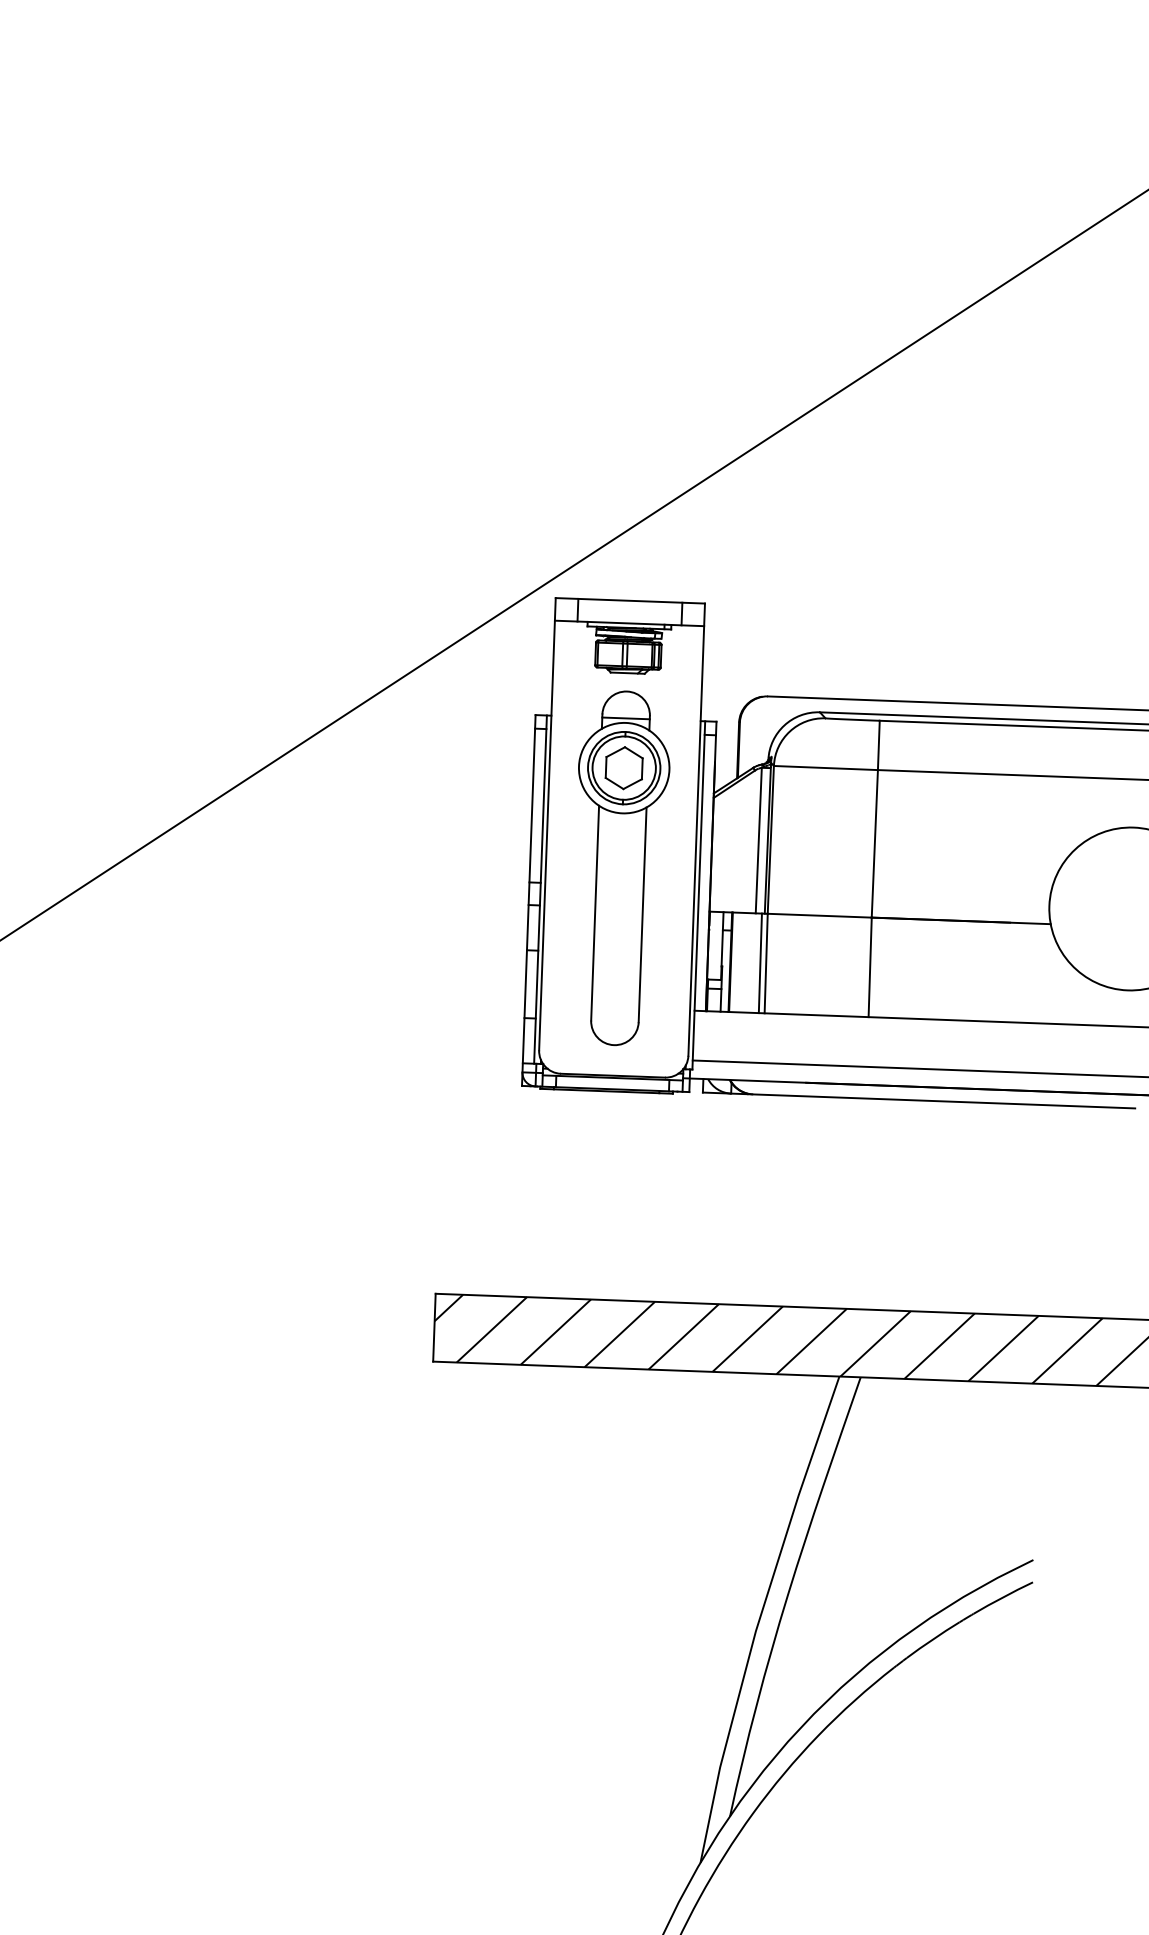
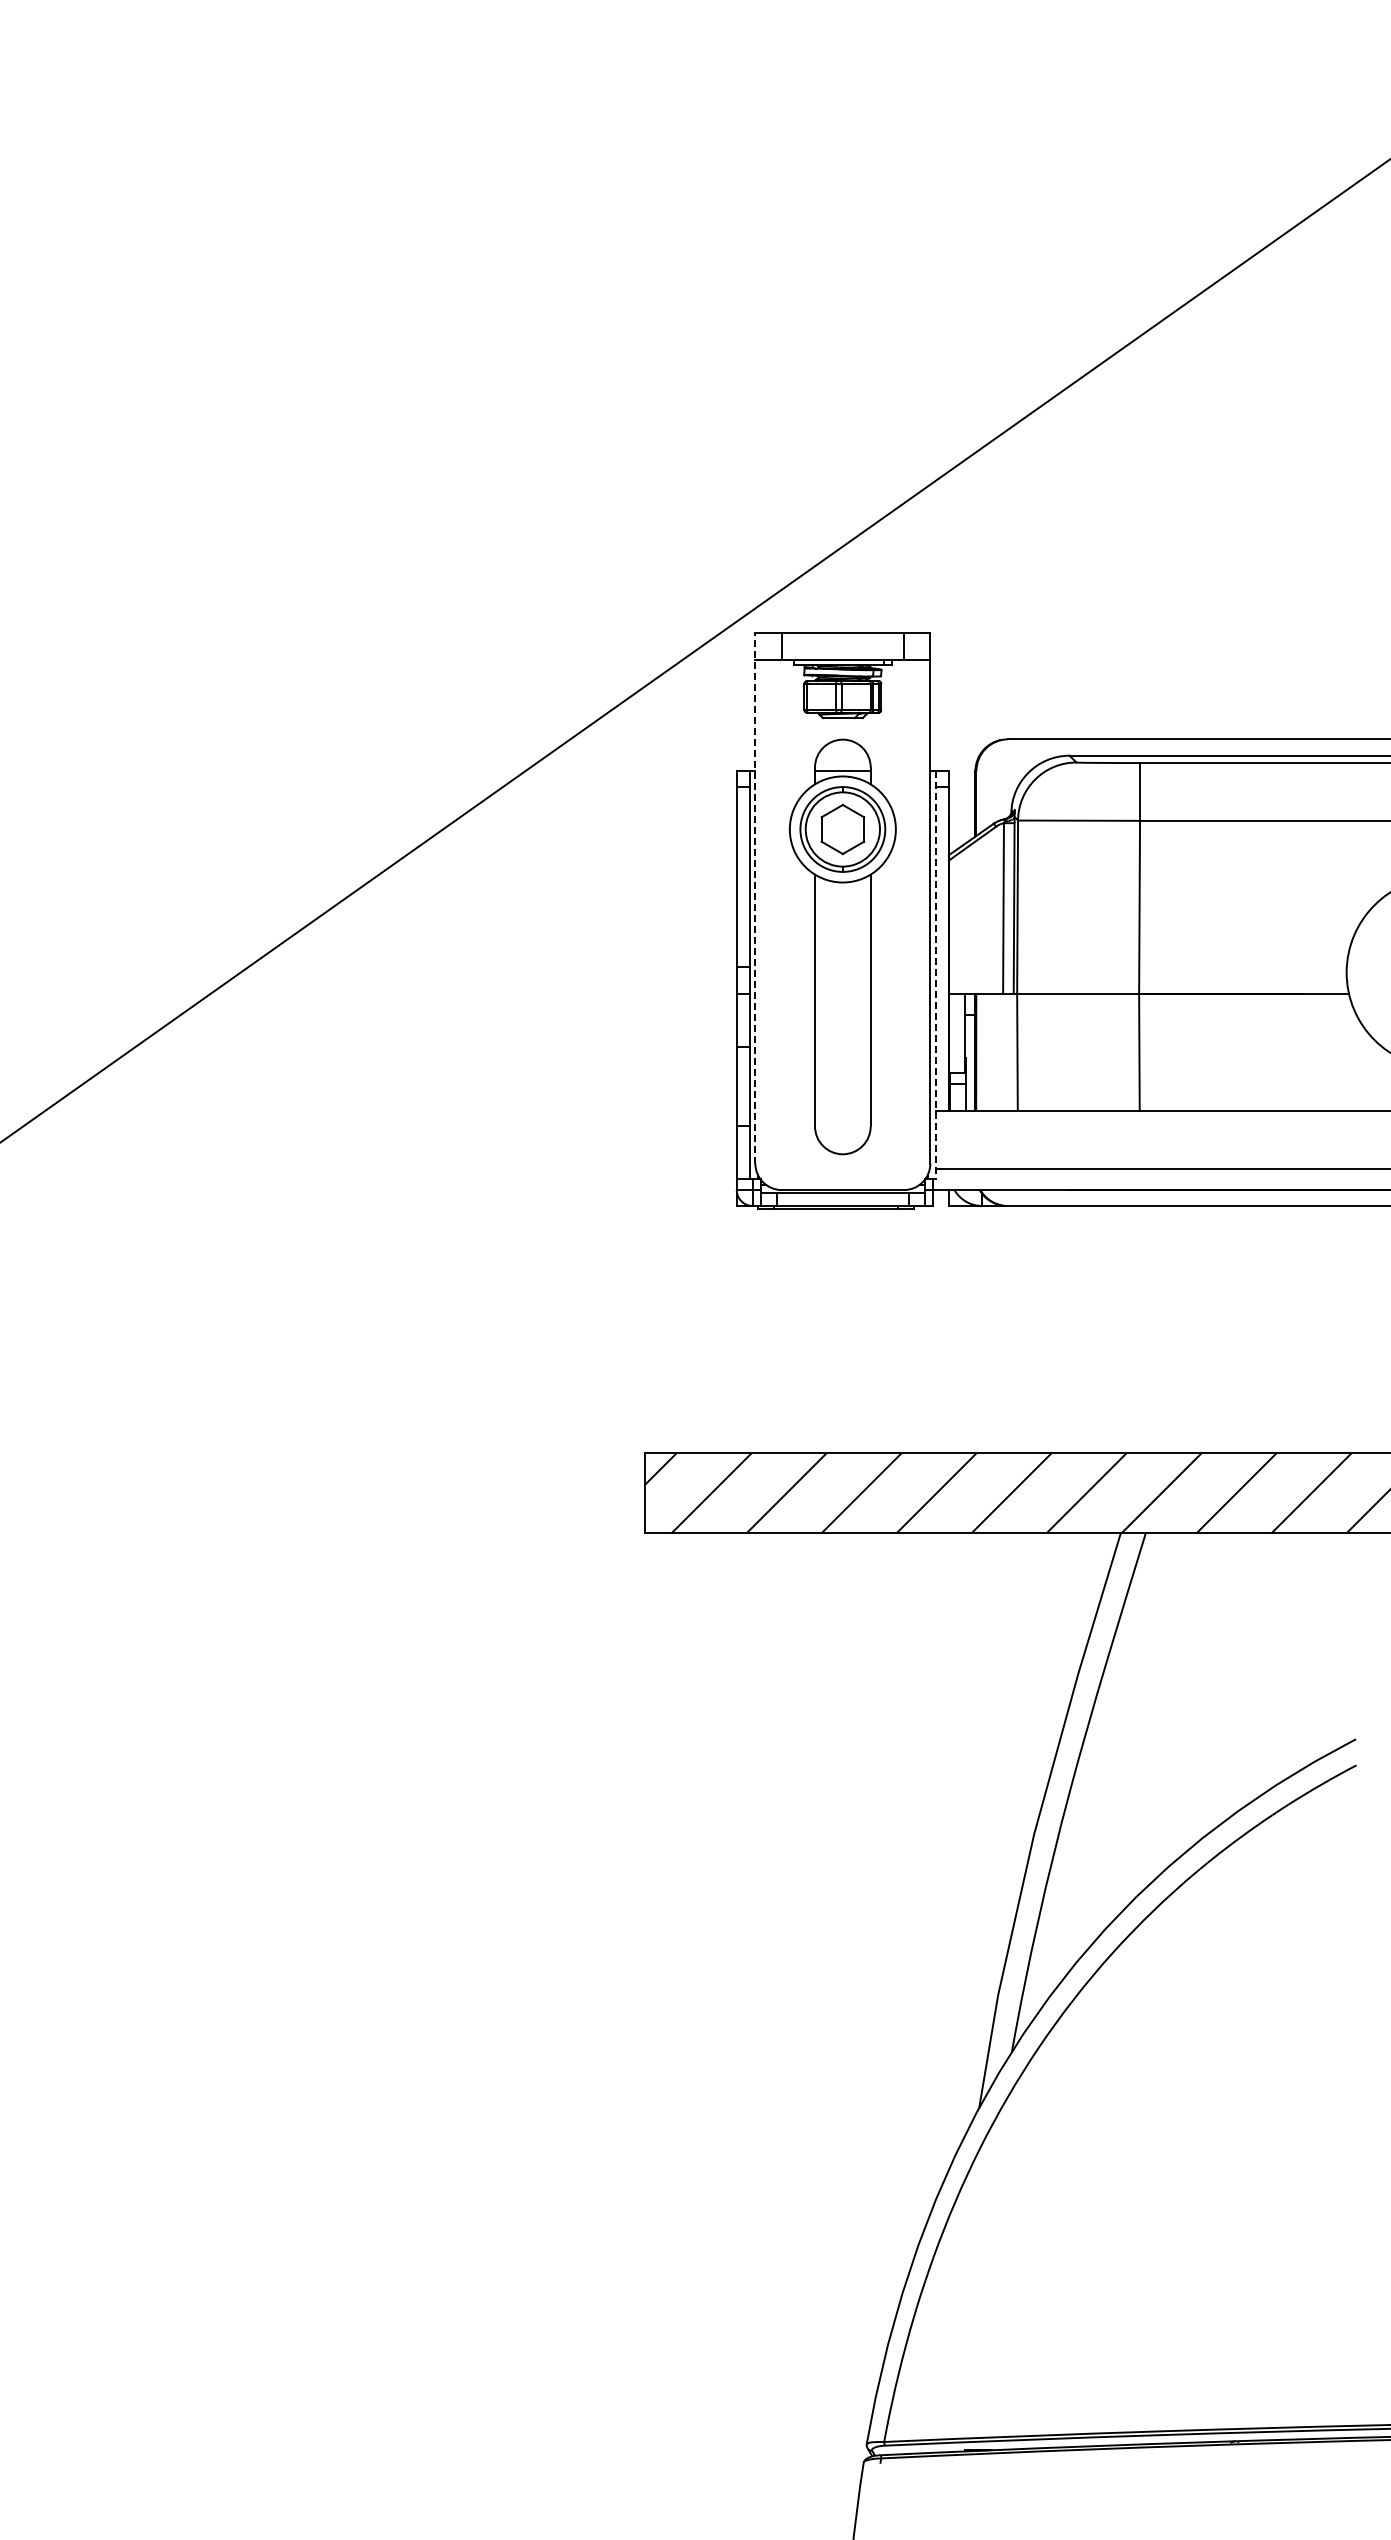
line: (547, 823) -> (755, 897), solid -> dashed
line: (698, 895) -> (935, 975), solid -> dashed
line: (760, 962) -> (1010, 1051), removed

